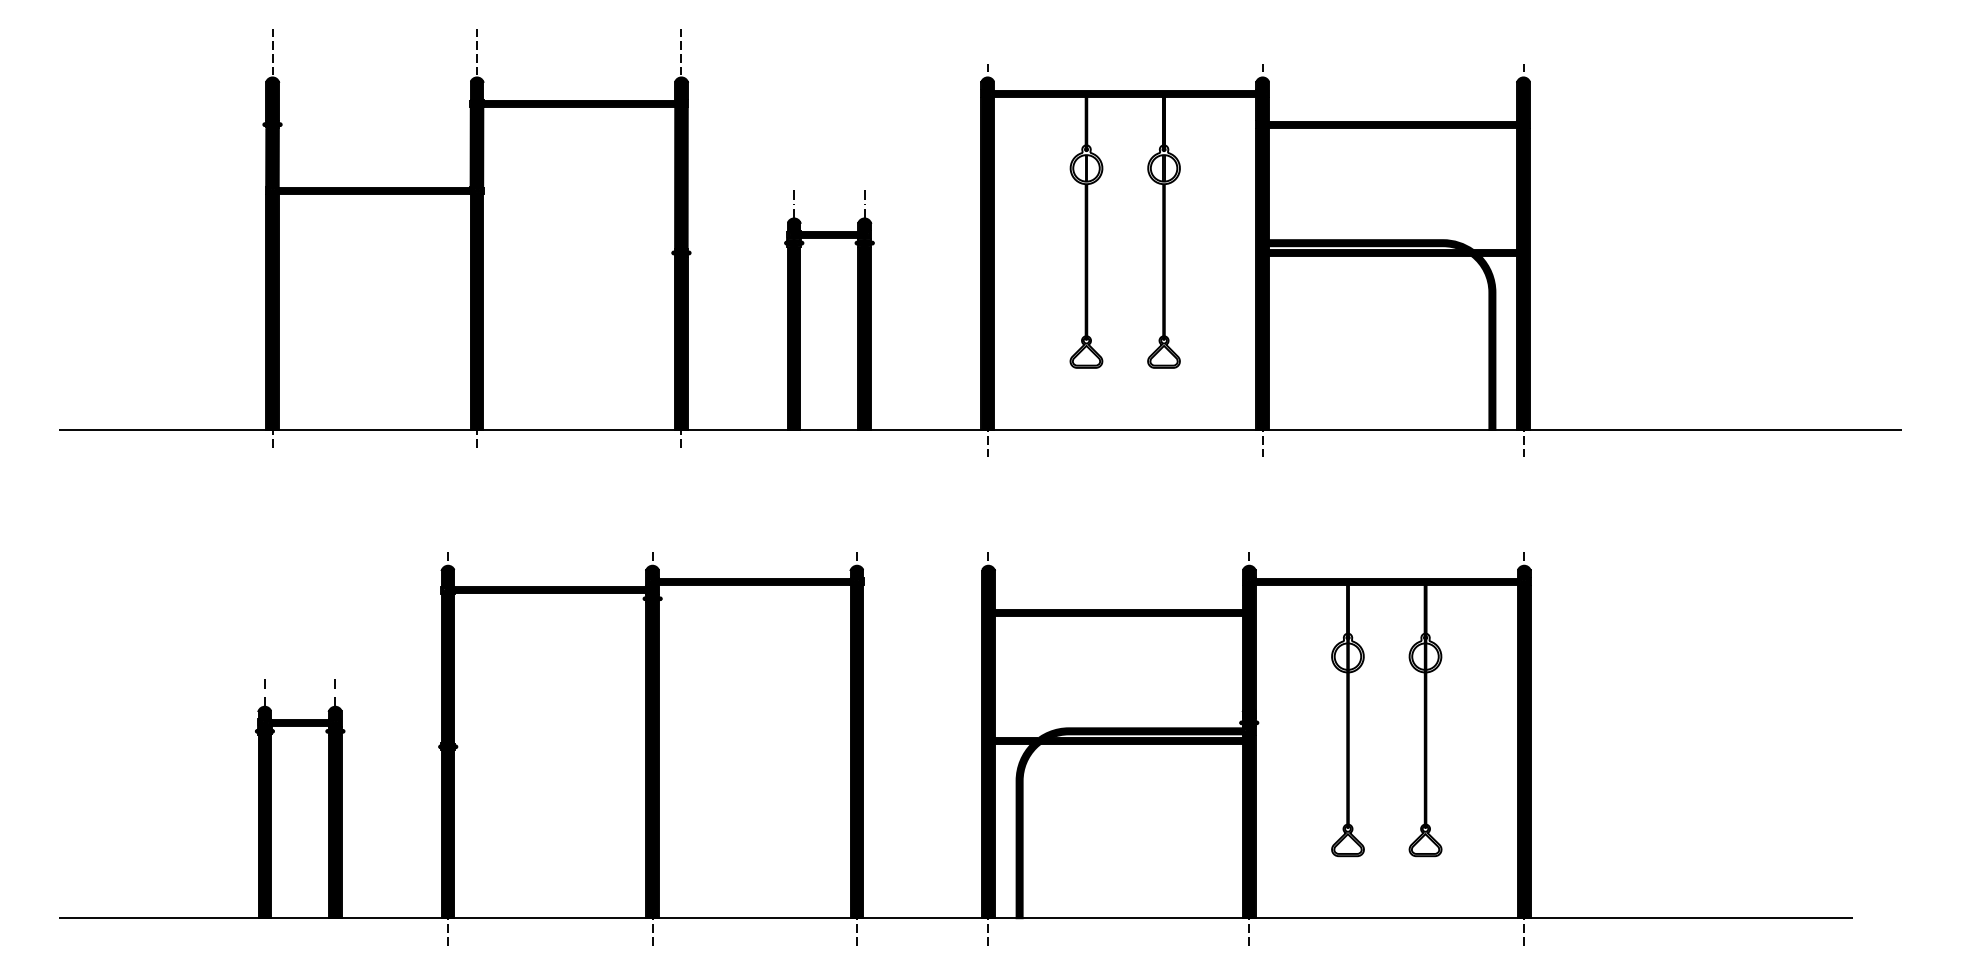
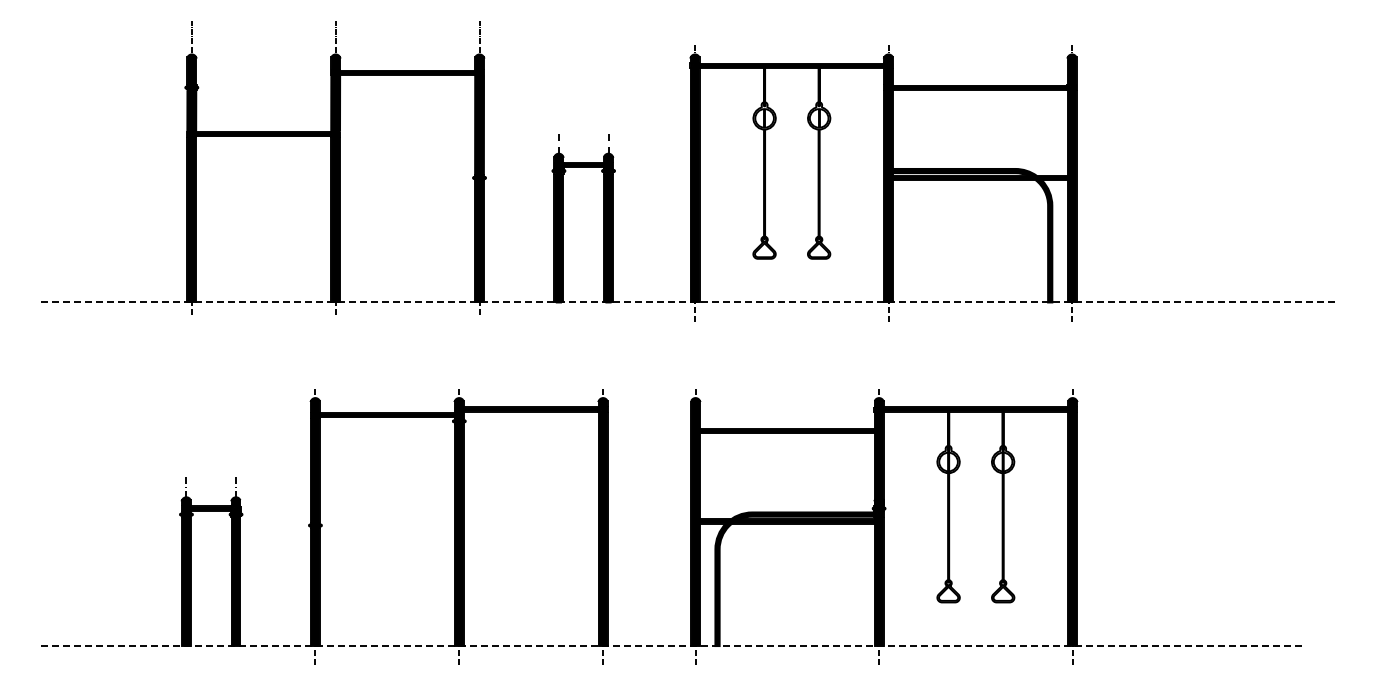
line: (981, 429) -> (690, 302), solid -> dashed
line: (957, 918) -> (673, 646), solid -> dashed

